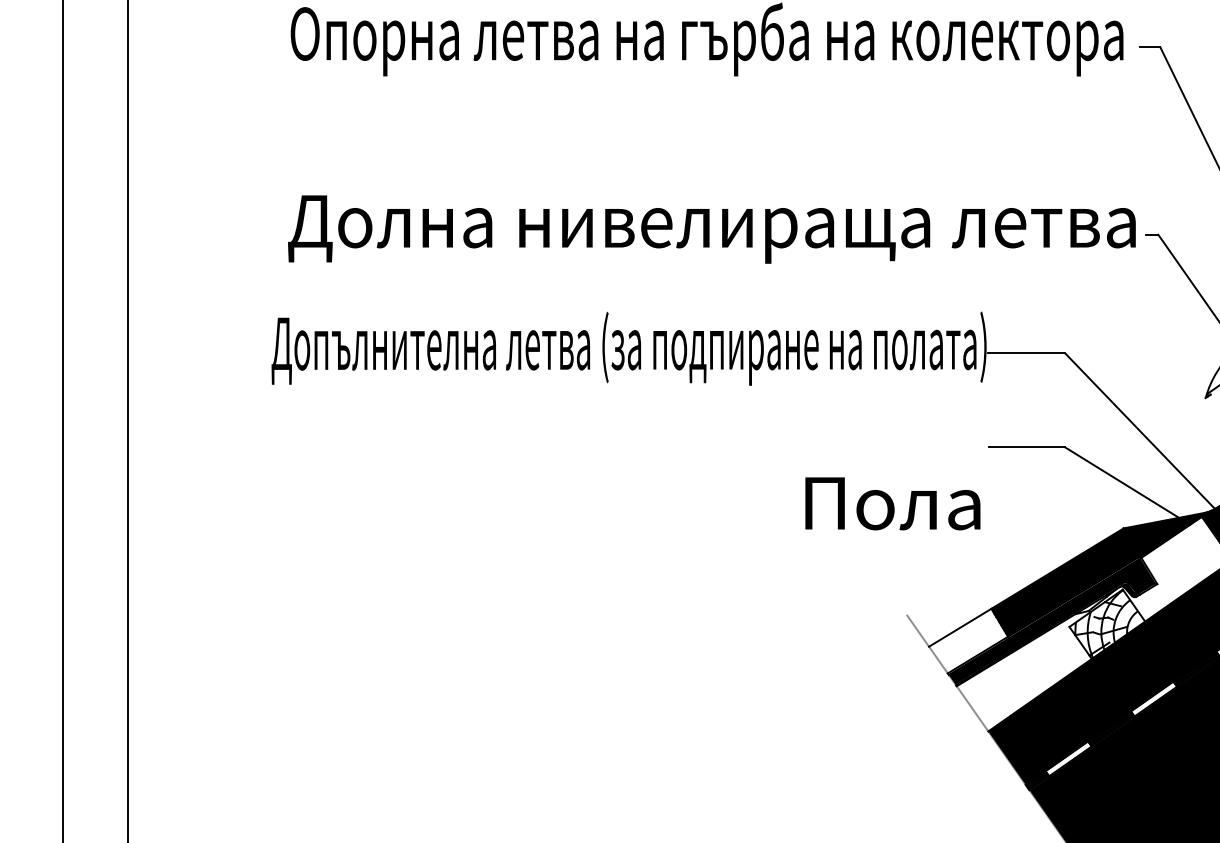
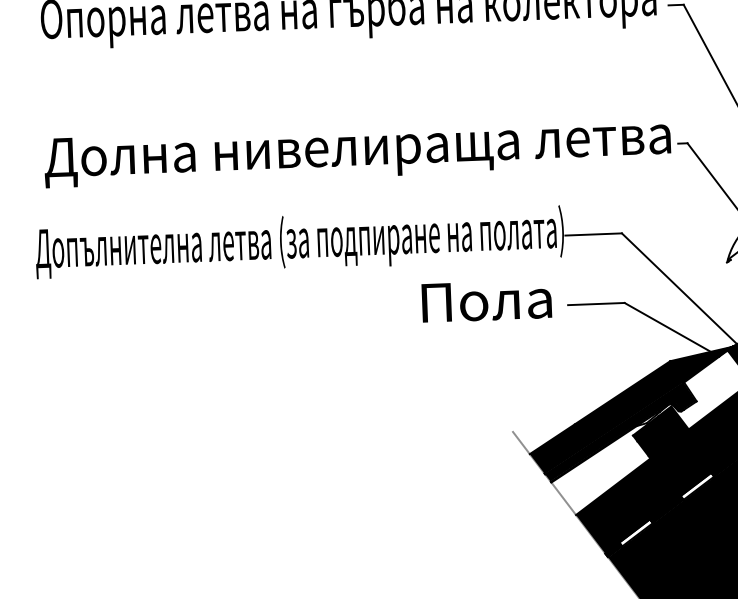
text: (892, 503) -> (486, 301), moved
fill: (1107, 623) -> (660, 431), added
fill: (968, 640) -> (558, 448), added

